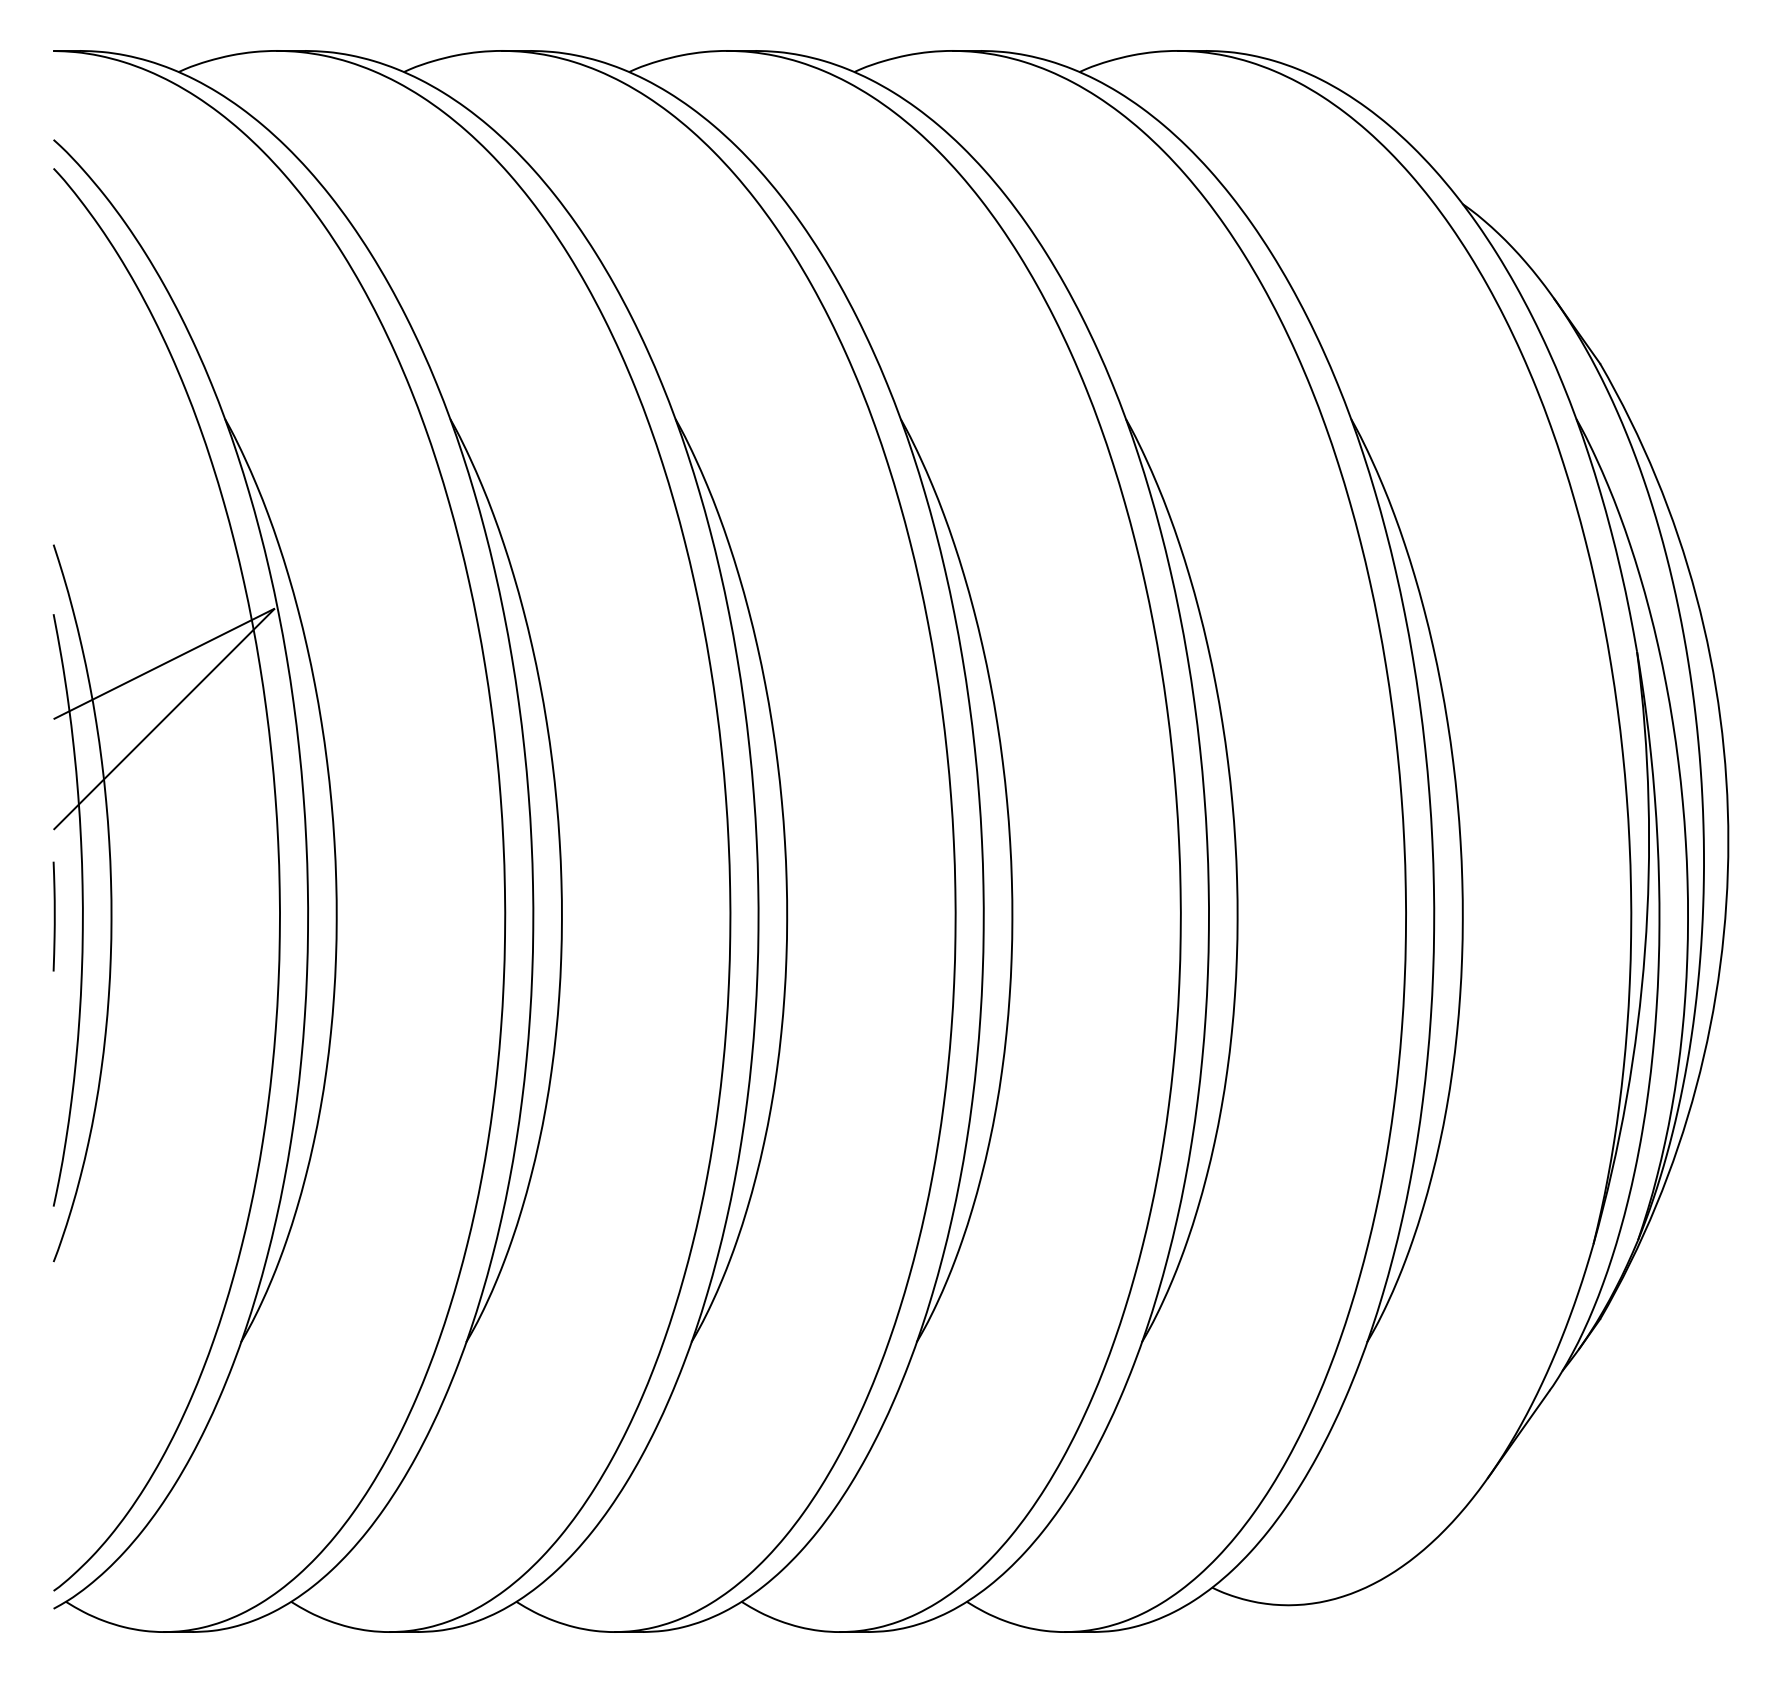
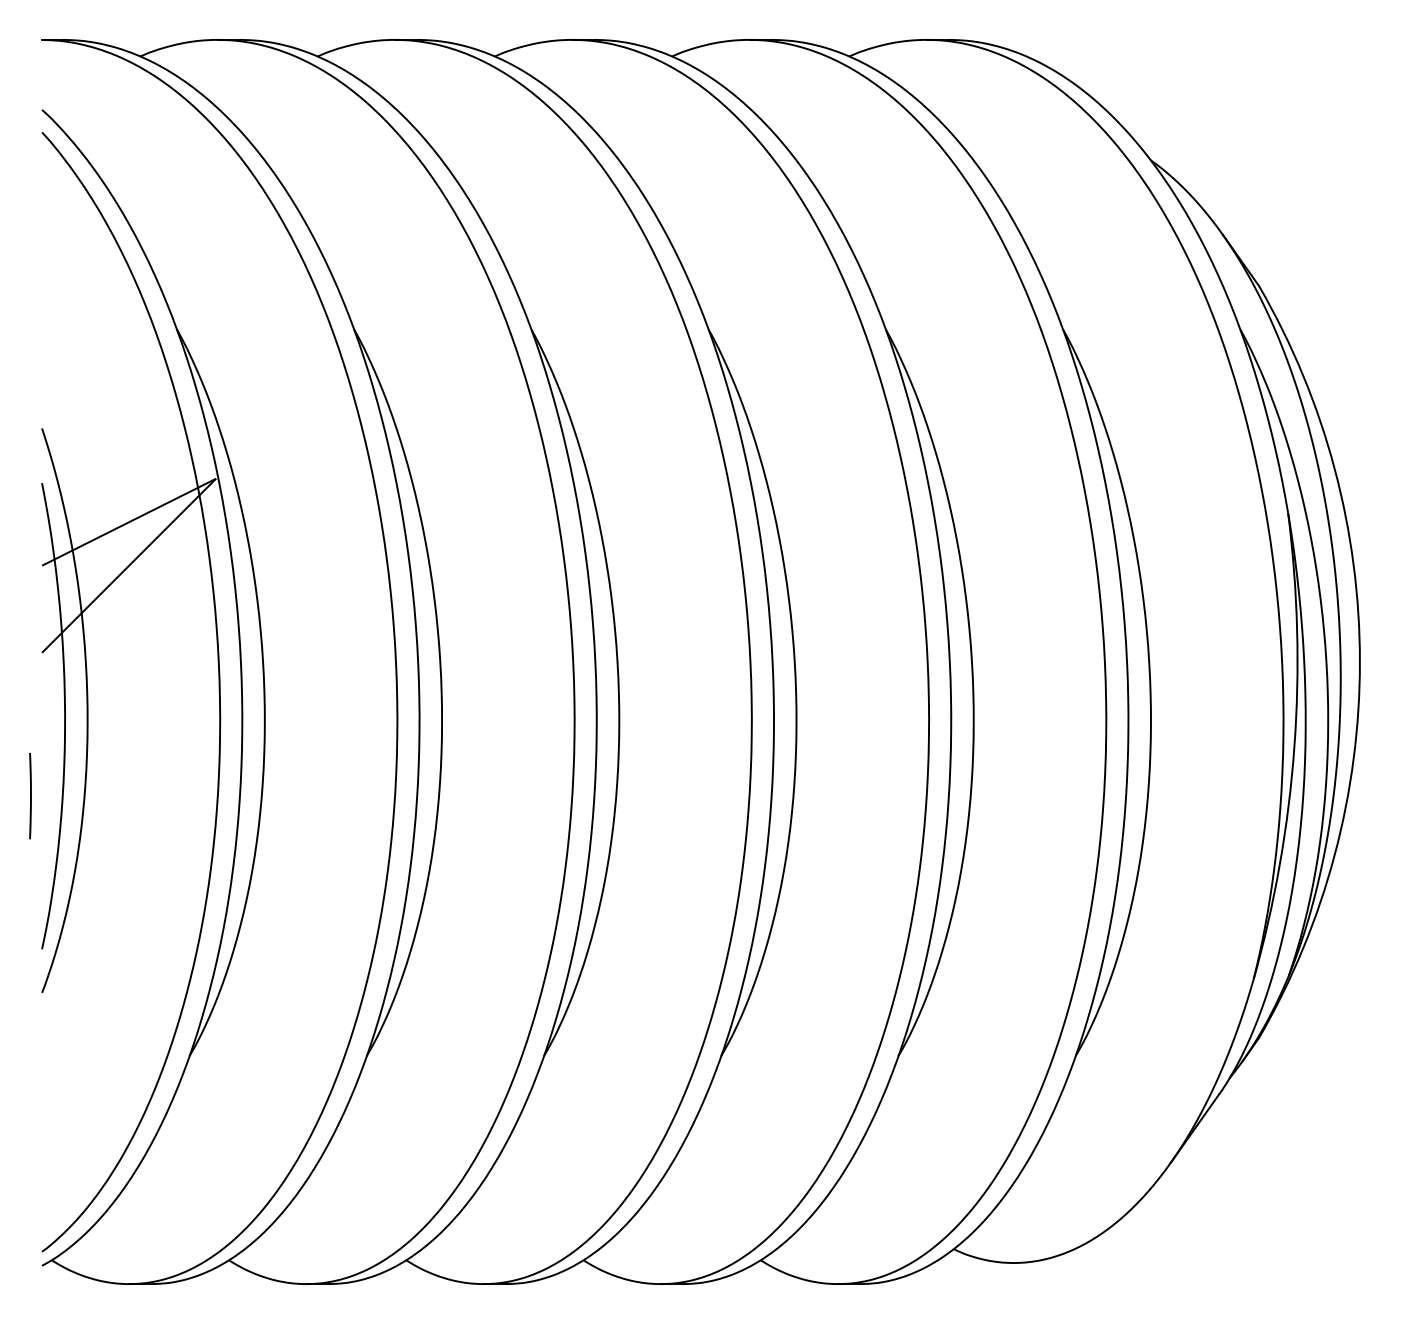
line: (54, 915) -> (30, 795), moved

